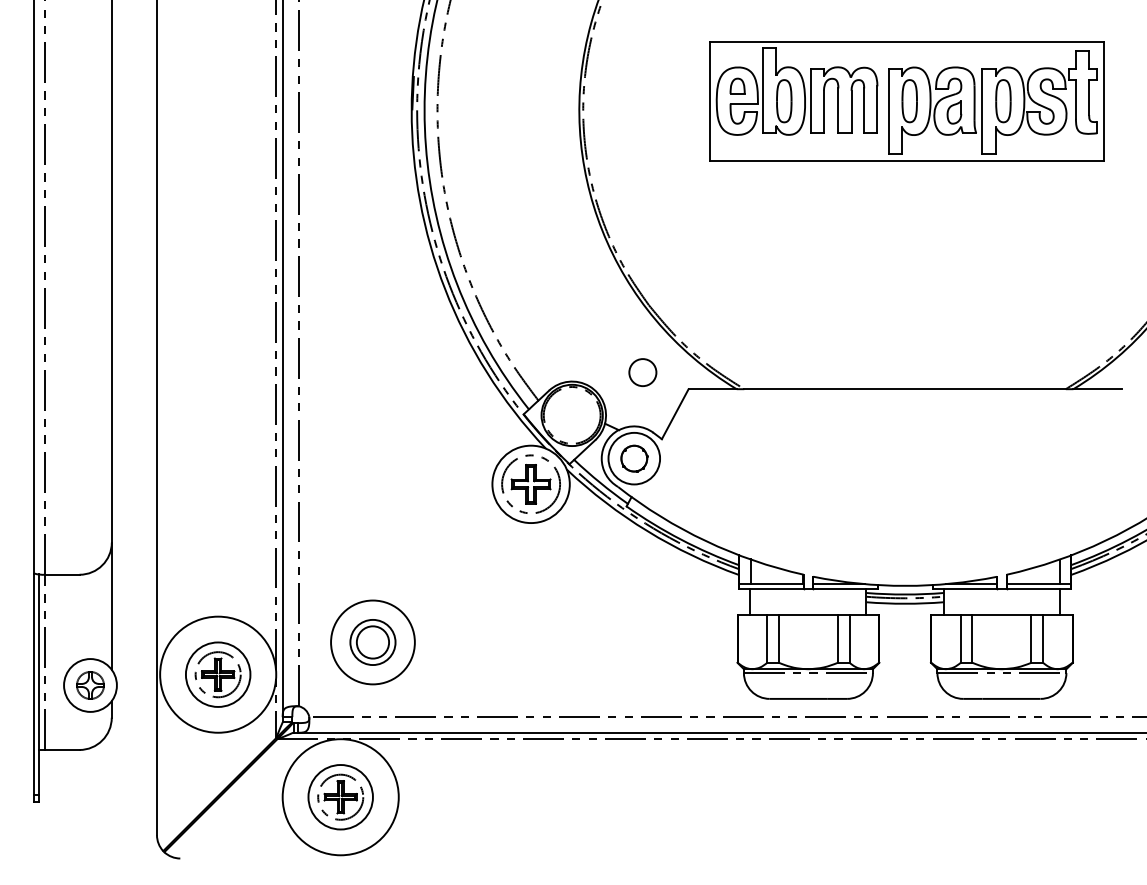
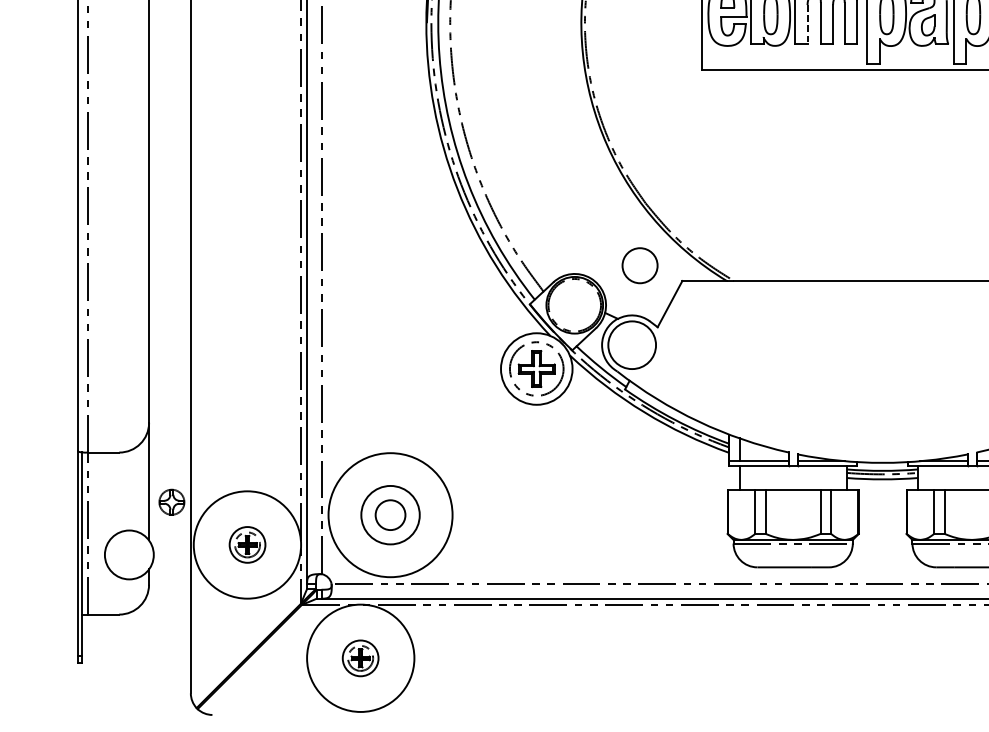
line: (823, 112) -> (807, 25), solid -> dashed
circle: (642, 372) -> (639, 265), size x1.4
part: (634, 458) -> (632, 345), removed
circle: (372, 642) -> (390, 515), size x1.4
circle: (372, 642) -> (390, 515), size x1.6
part: (218, 674) -> (247, 544), size x0.6
part: (90, 685) -> (171, 502), moved
part: (340, 797) -> (360, 658), size x0.6

